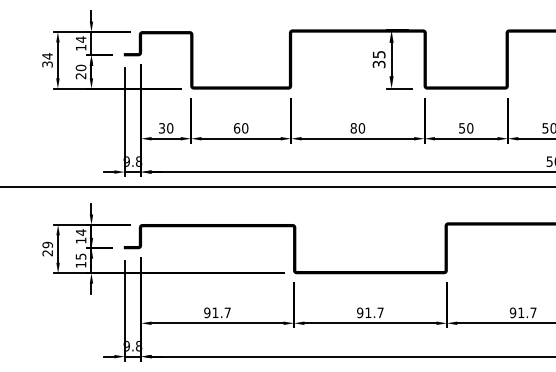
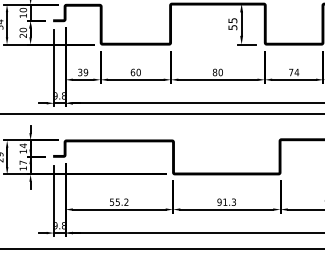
text: (80, 39) -> (22, 10), 14 -> 10
text: (378, 63) -> (232, 26), 35 -> 55
text: (170, 128) -> (86, 72), 30 -> 39
text: (466, 128) -> (294, 72), 50 -> 74
text: (81, 256) -> (23, 162), 15 -> 17
text: (217, 312) -> (119, 202), 91.7 -> 55.2
text: (380, 312) -> (233, 202), 91.7 -> 91.3

